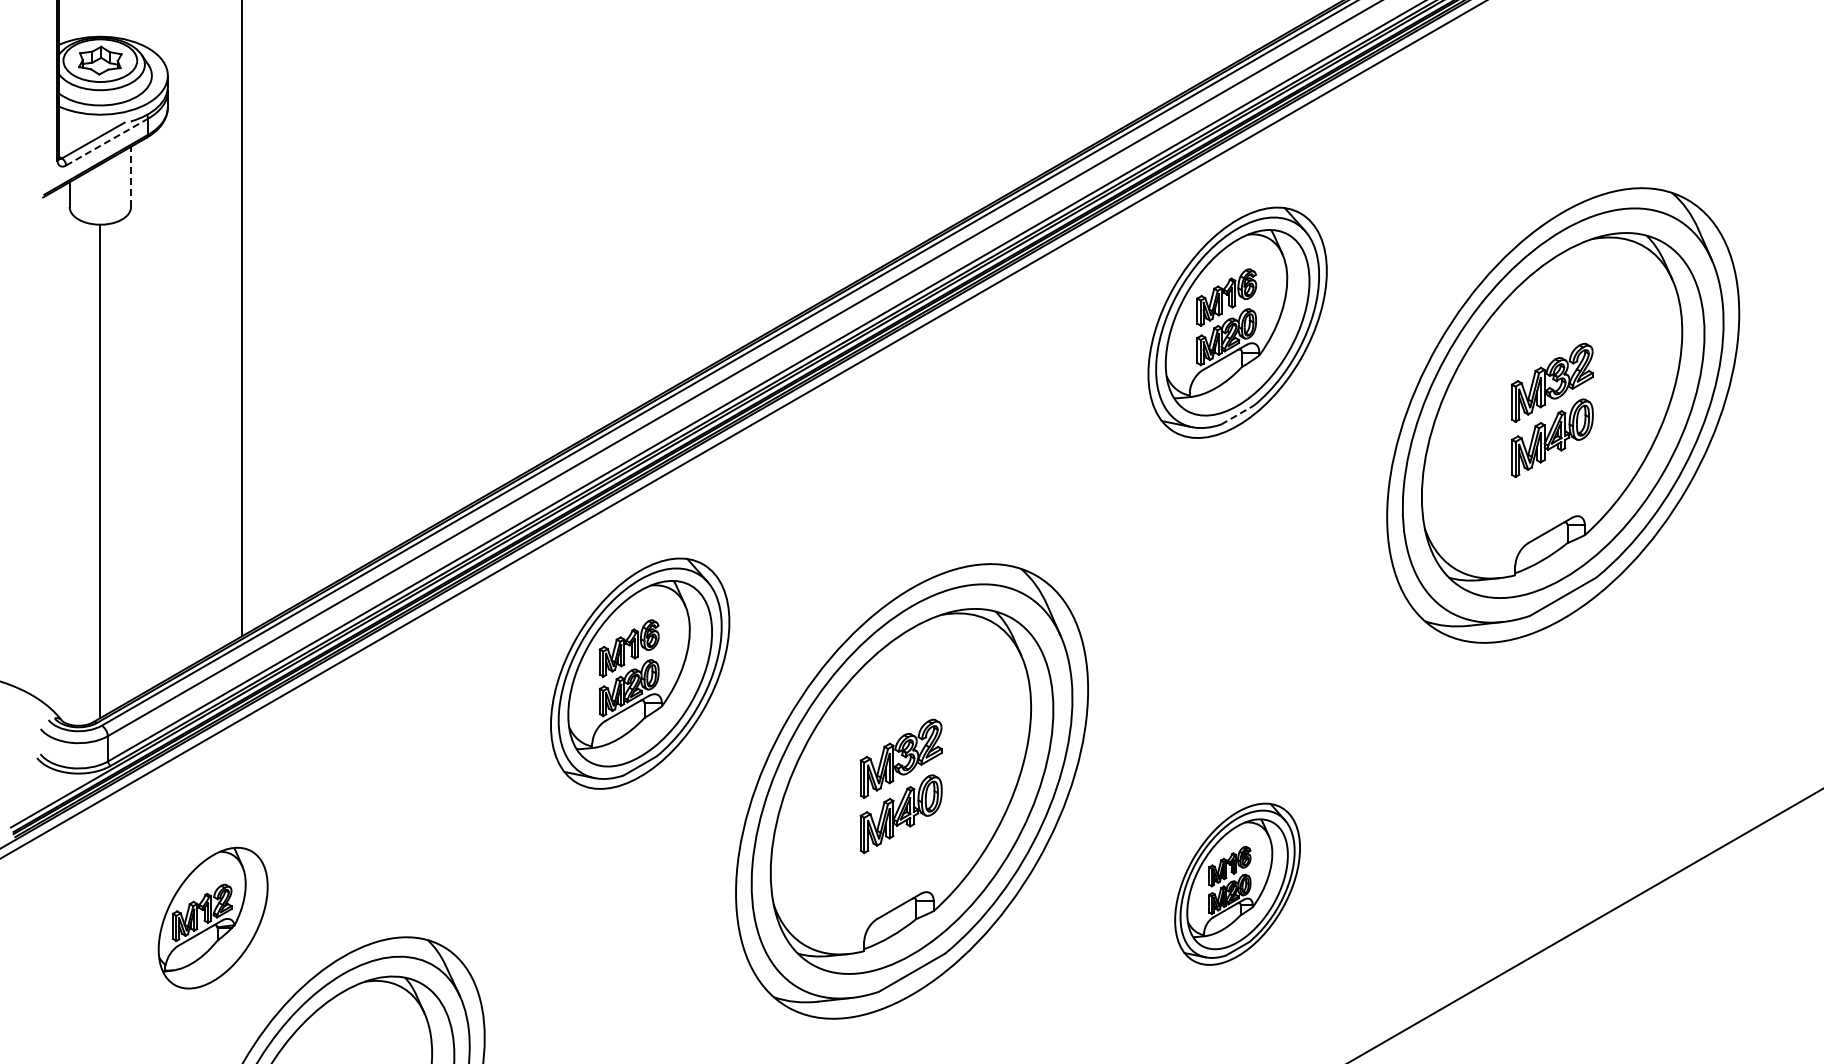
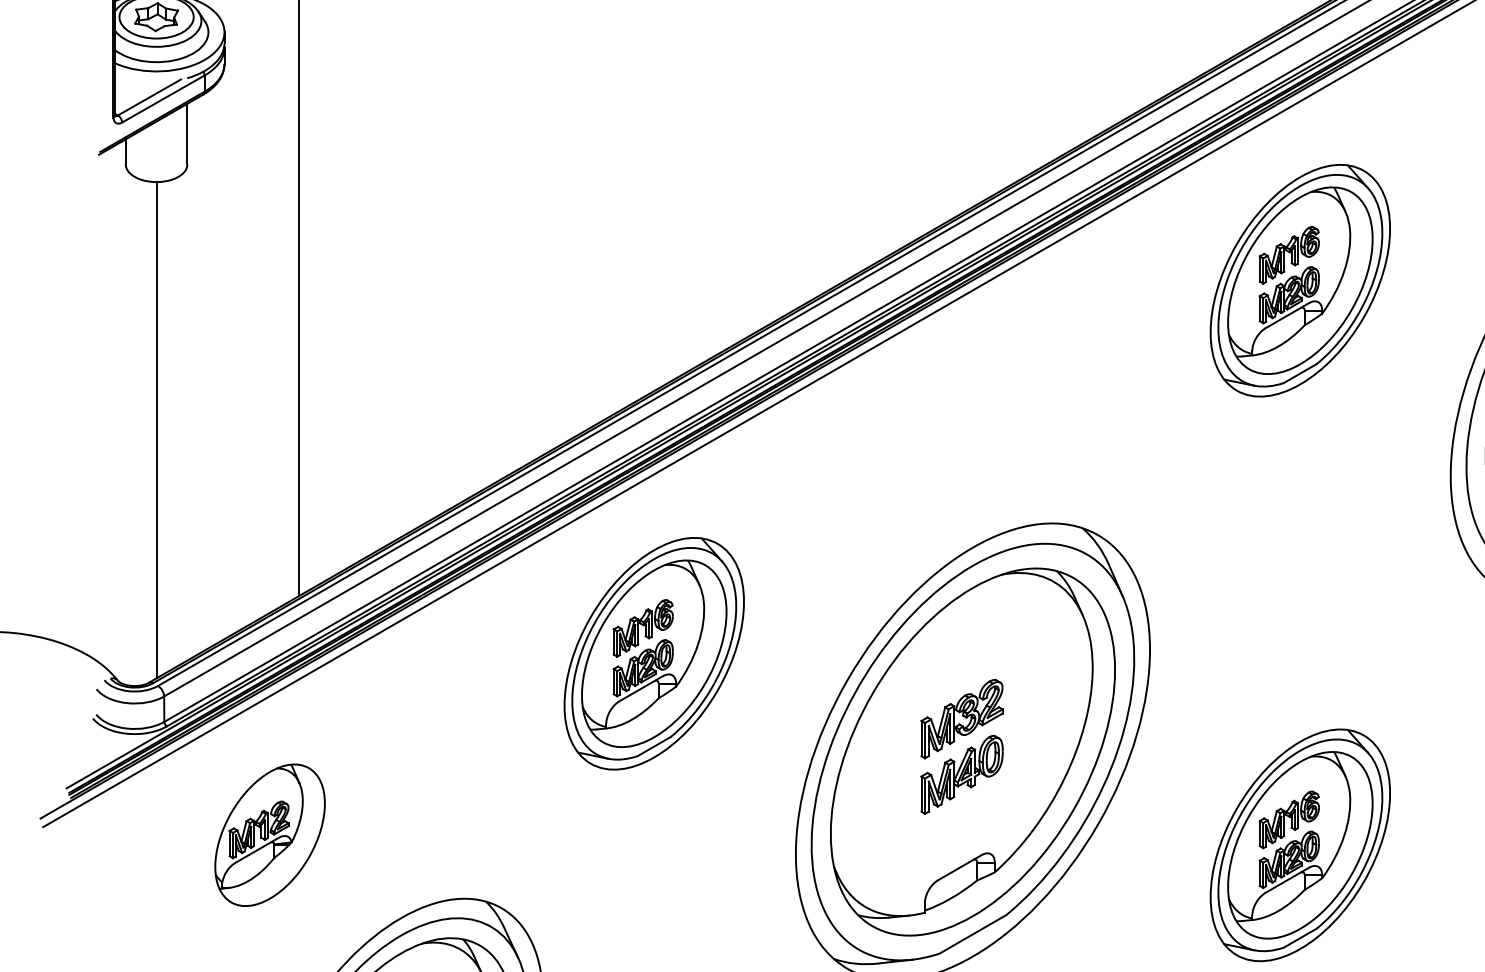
line: (107, 141) -> (163, 98), dashed -> solid
line: (131, 176) -> (187, 133), dashed -> solid
line: (1237, 415) -> (1300, 373), dashed -> solid
part: (640, 673) -> (654, 653), moved
part: (1237, 884) -> (1300, 845), size x1.43
part: (212, 917) -> (269, 834), moved

